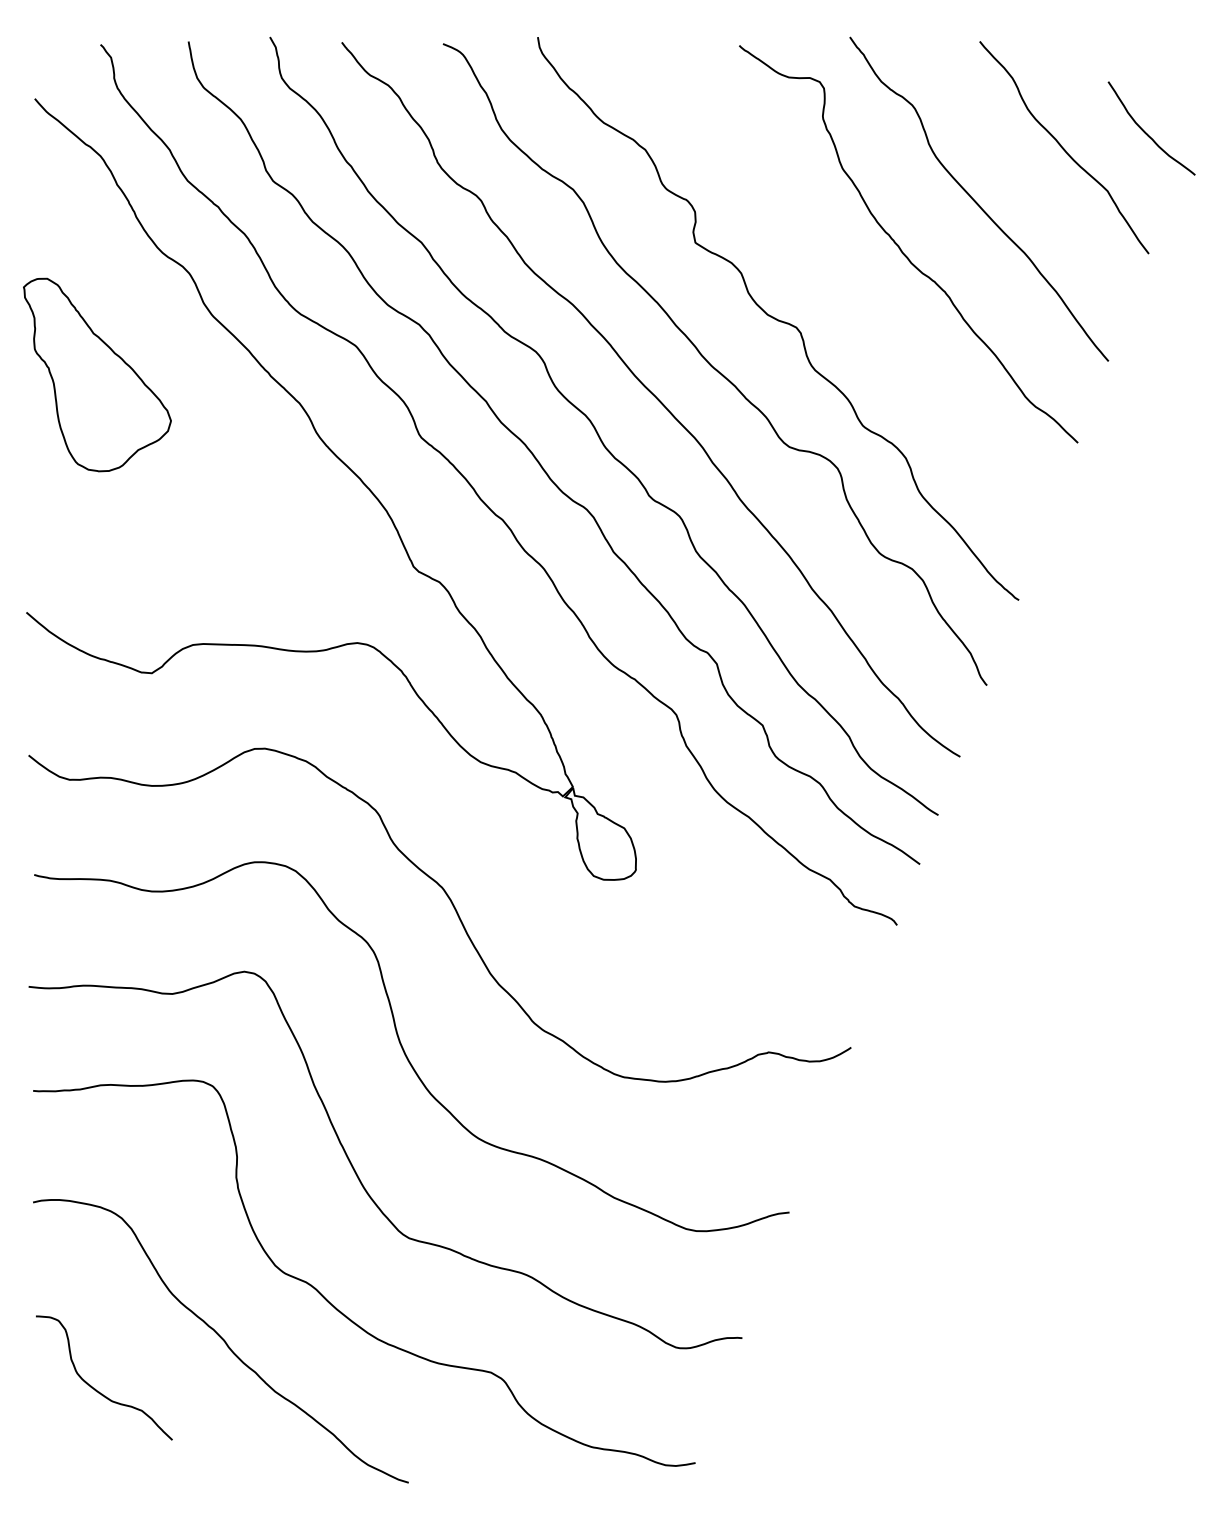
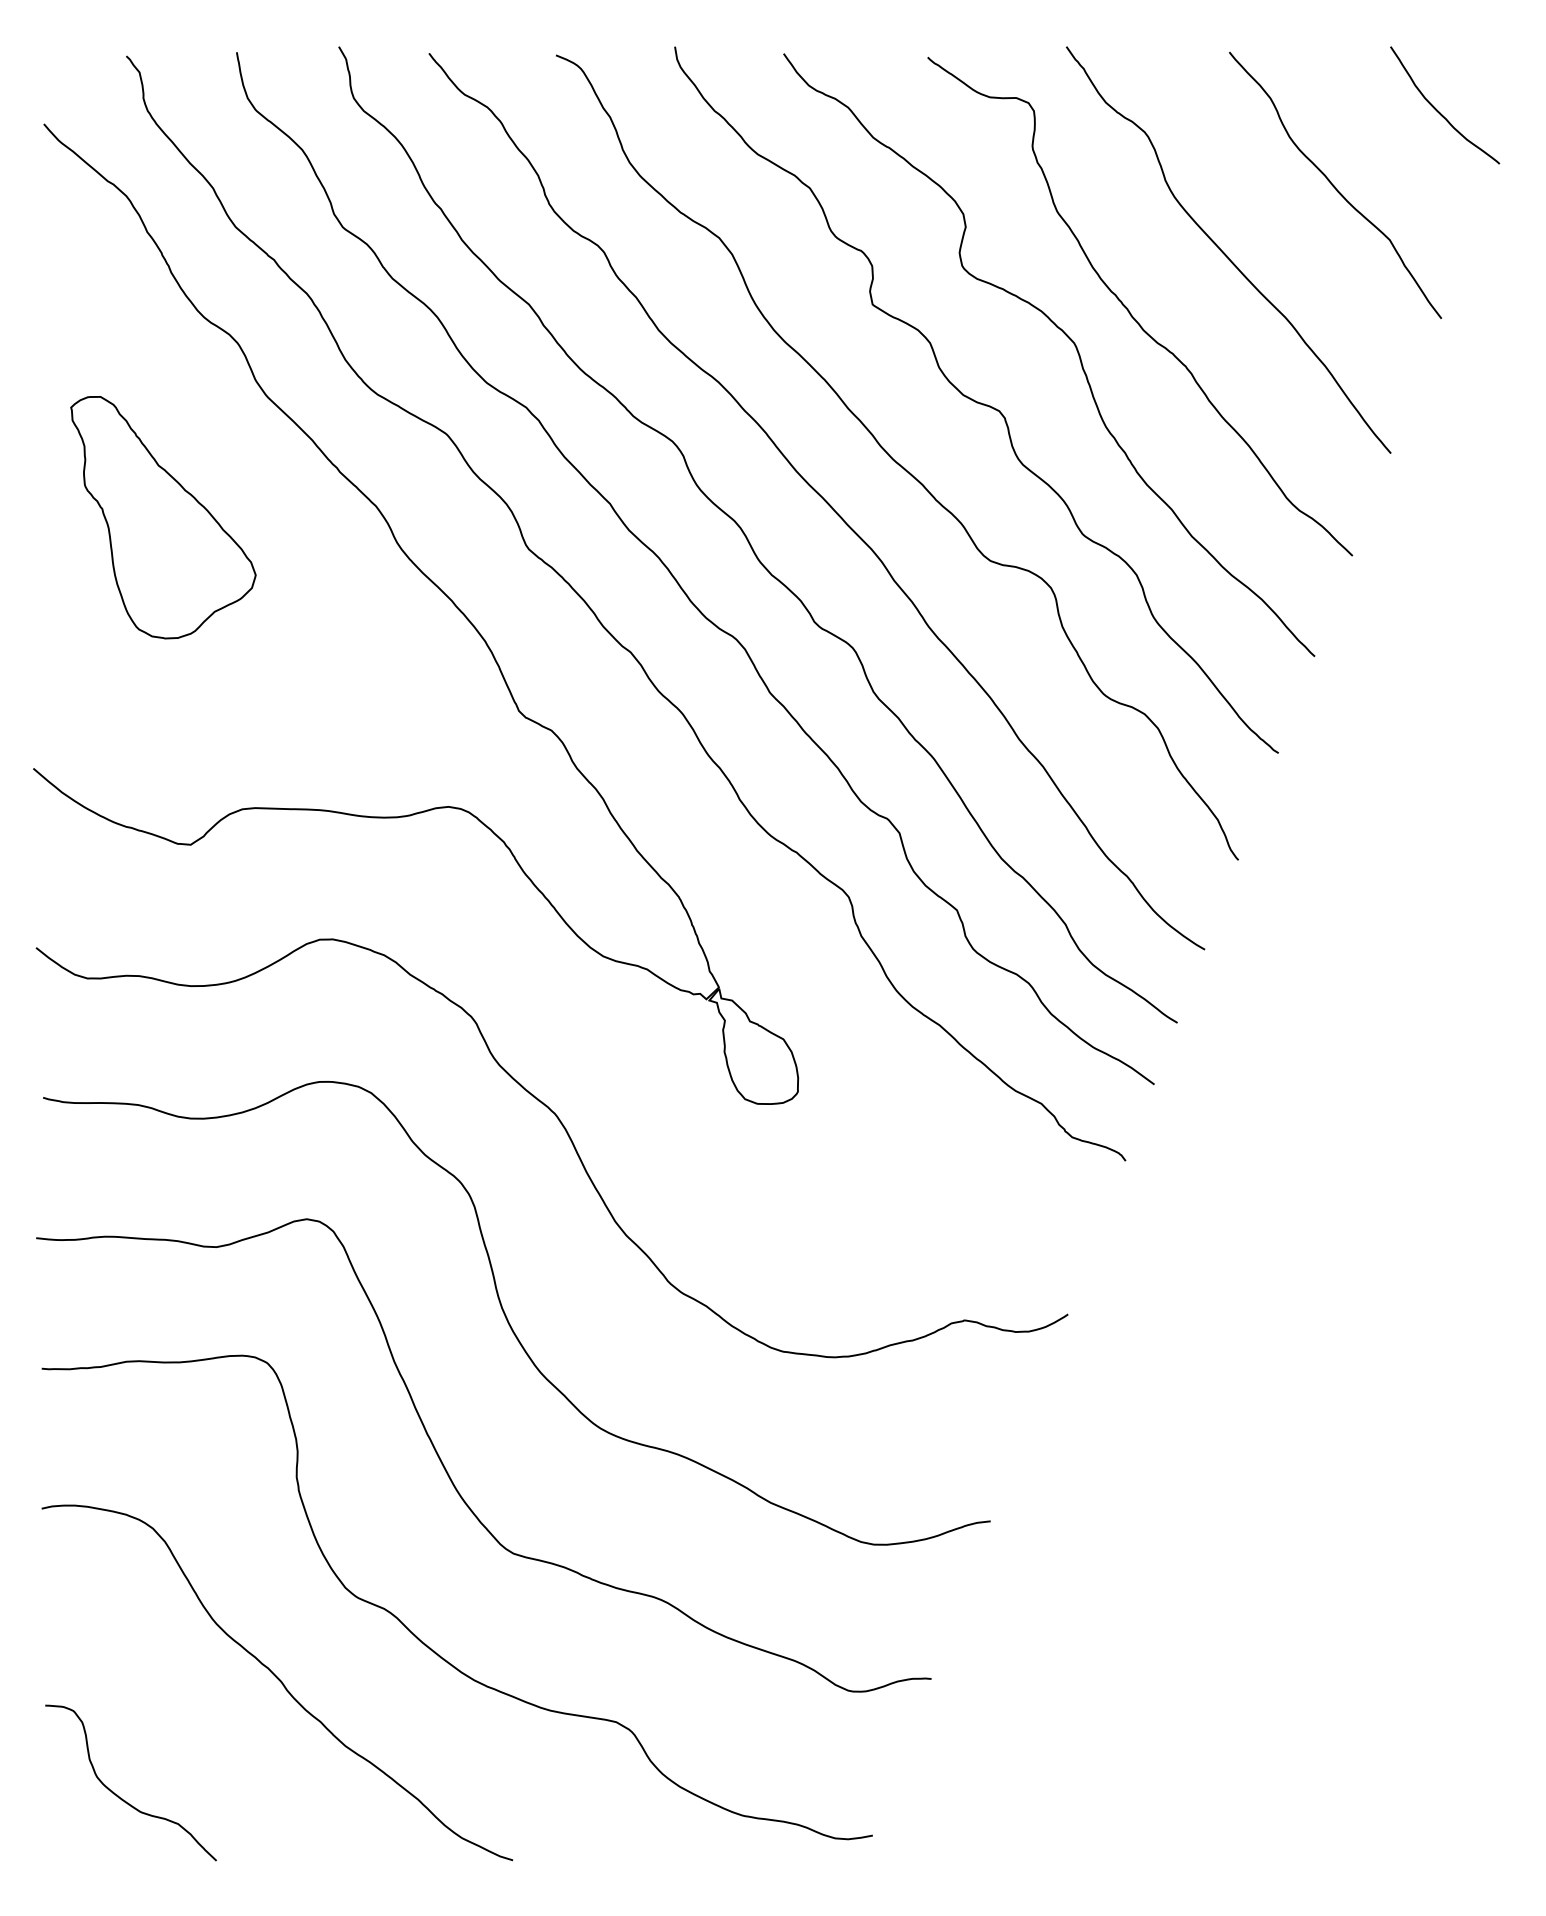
curve: (1147, 133) -> (1439, 111), moved
curve: (849, 268) -> (1066, 336), added
part: (97, 374) -> (163, 517), moved
curve: (96, 1389) -> (121, 1797), moved

